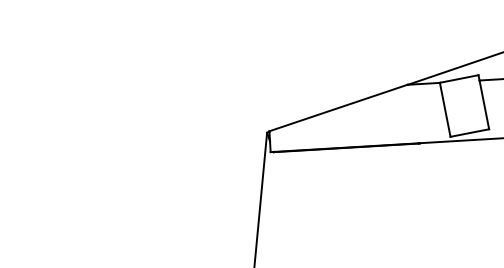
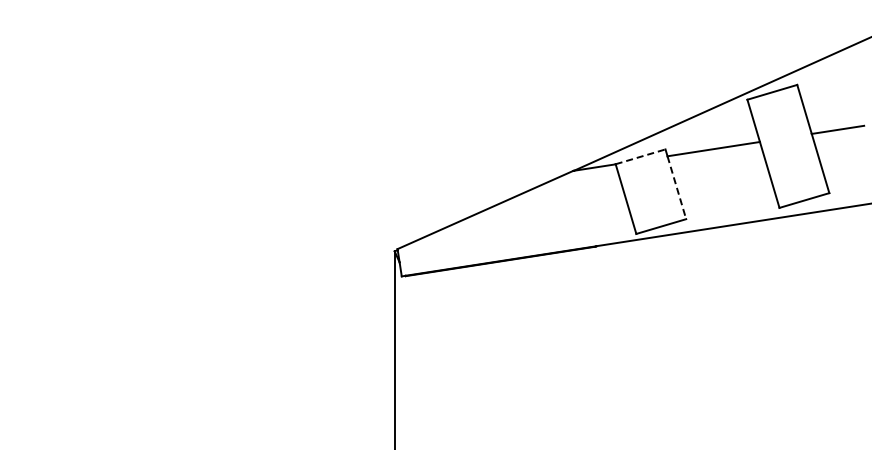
line: (459, 78) -> (641, 156), solid -> dashed
line: (484, 104) -> (676, 187), solid -> dashed

